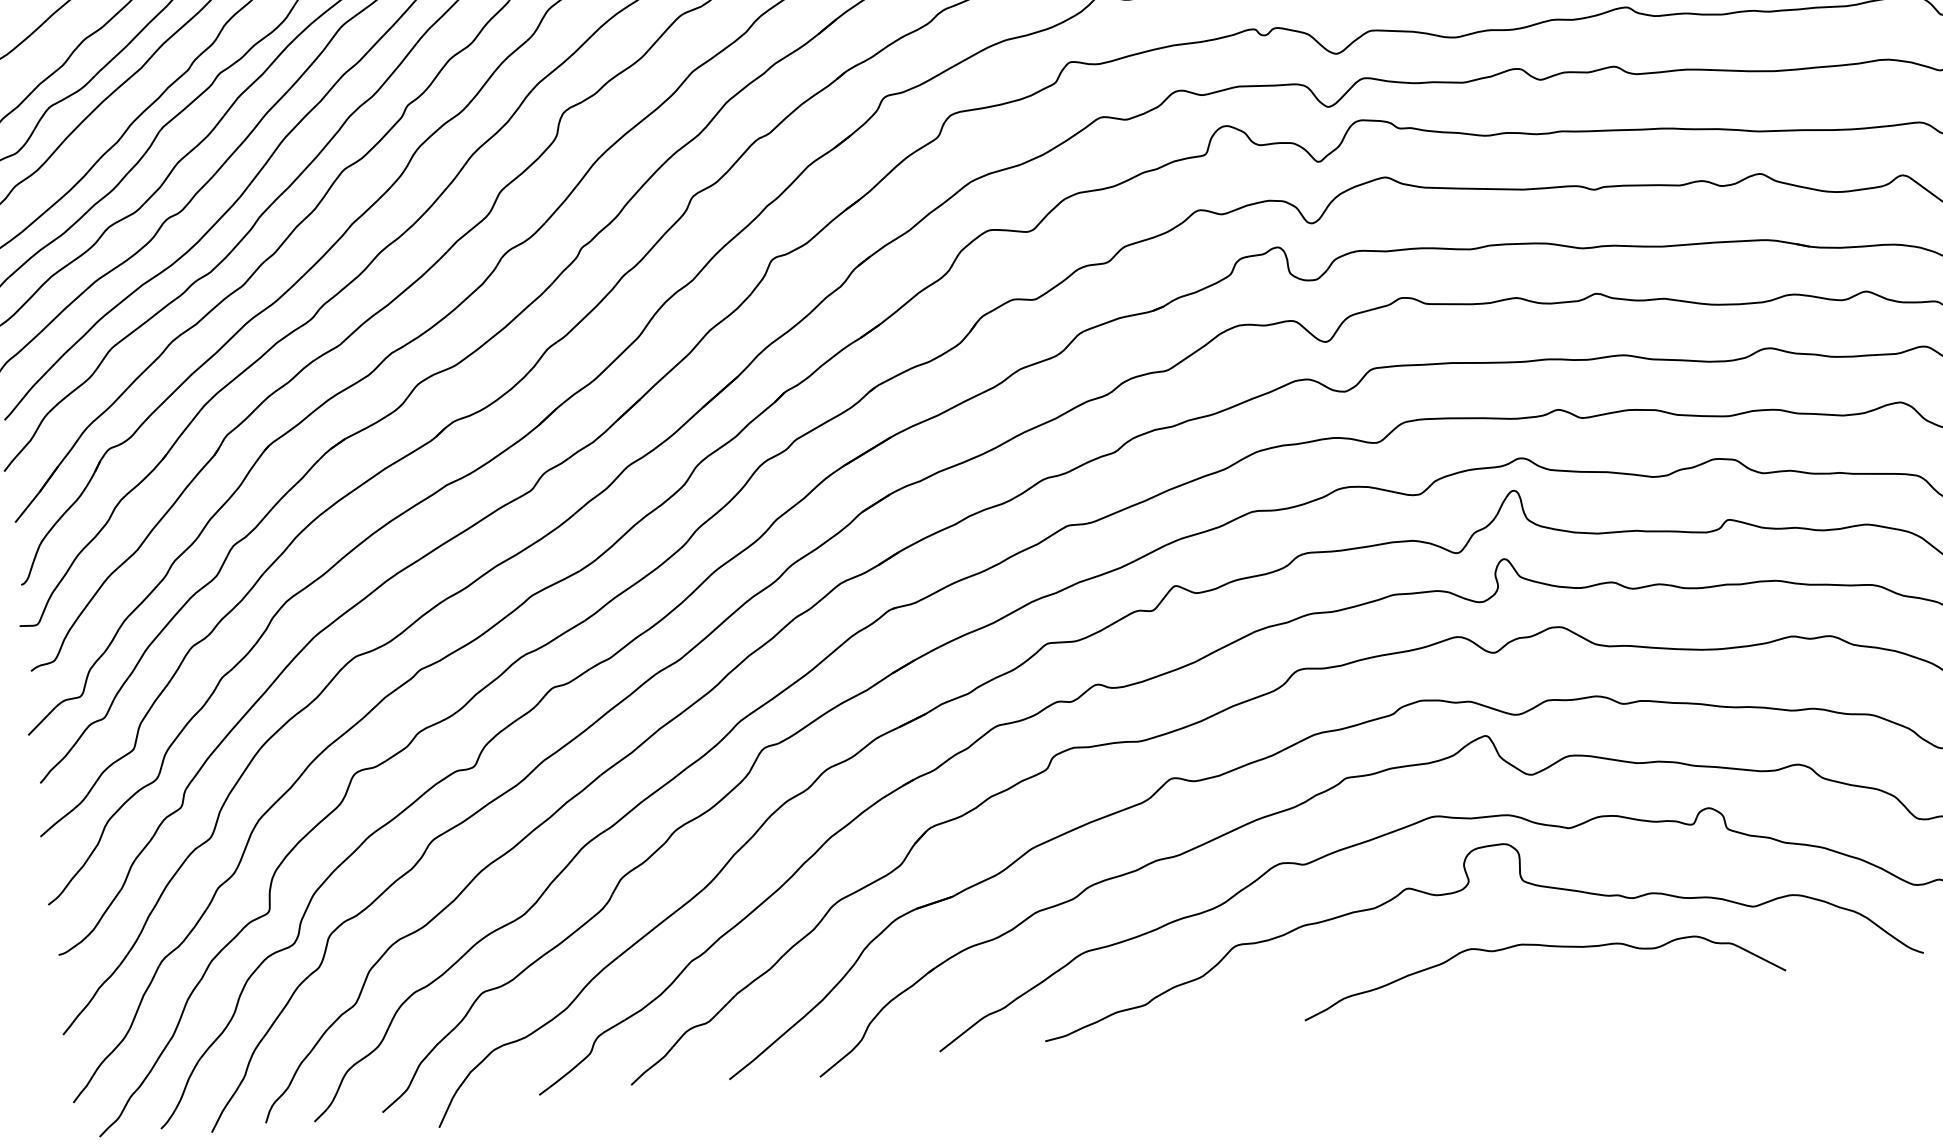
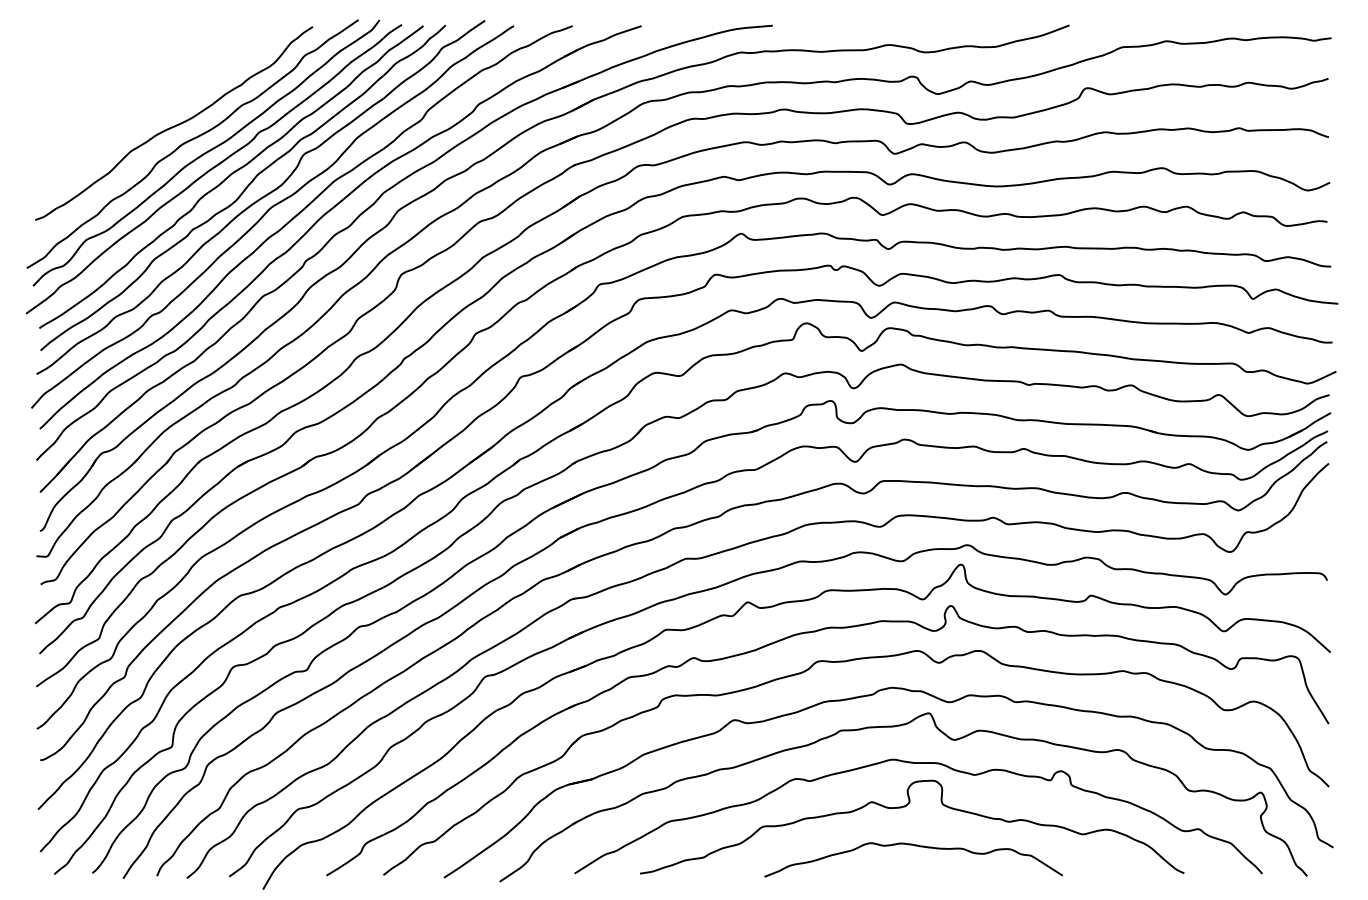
curve: (1543, 947) -> (915, 846), moved

